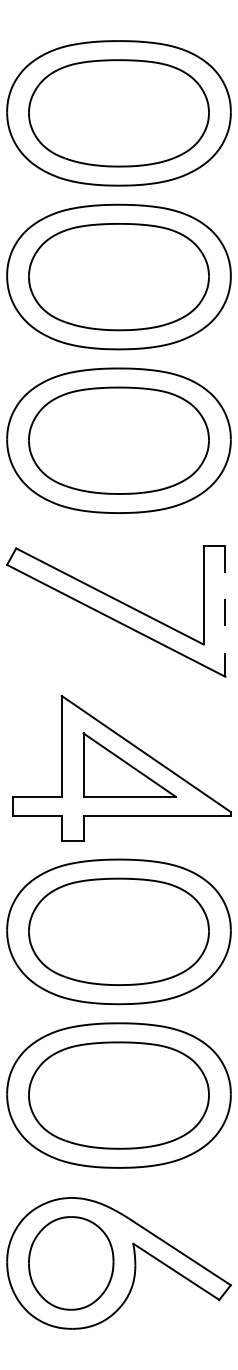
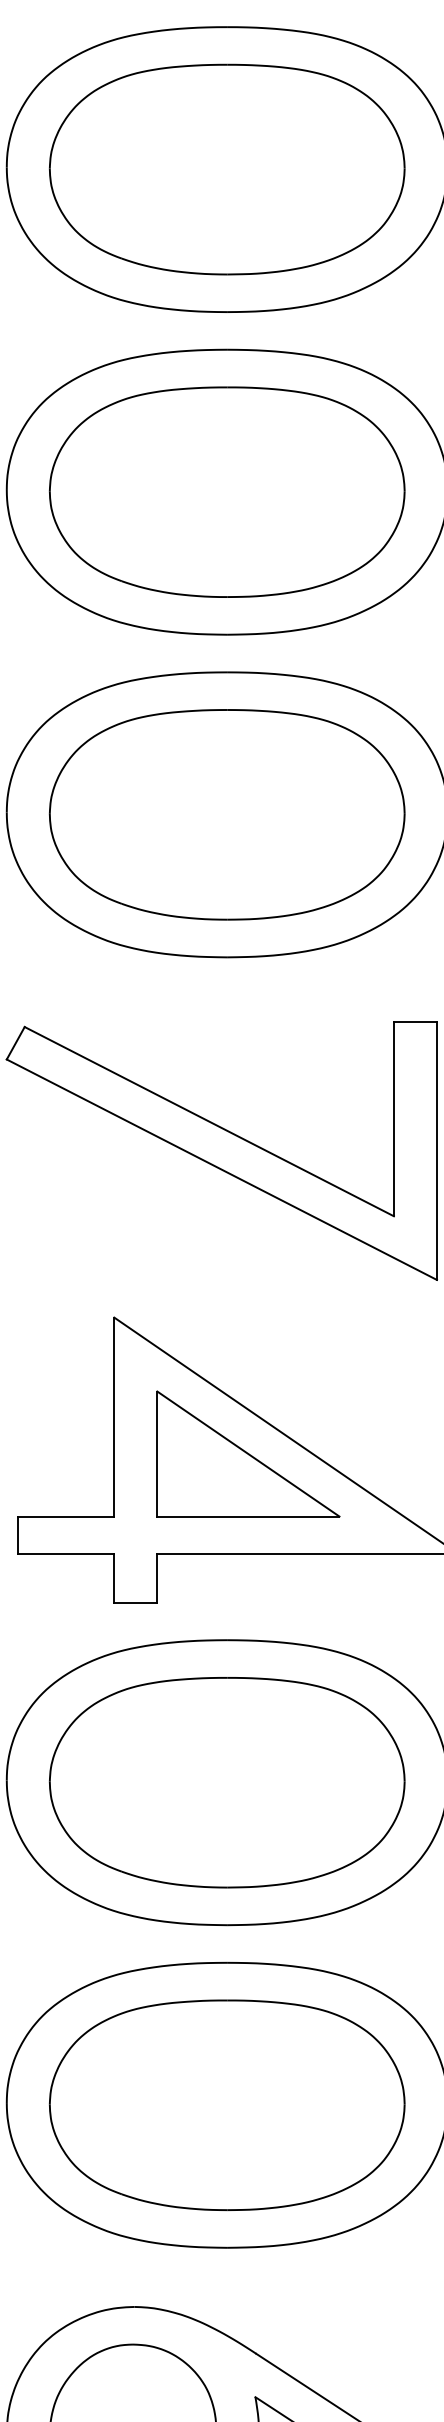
line: (225, 611) -> (437, 1151), dashed -> solid

